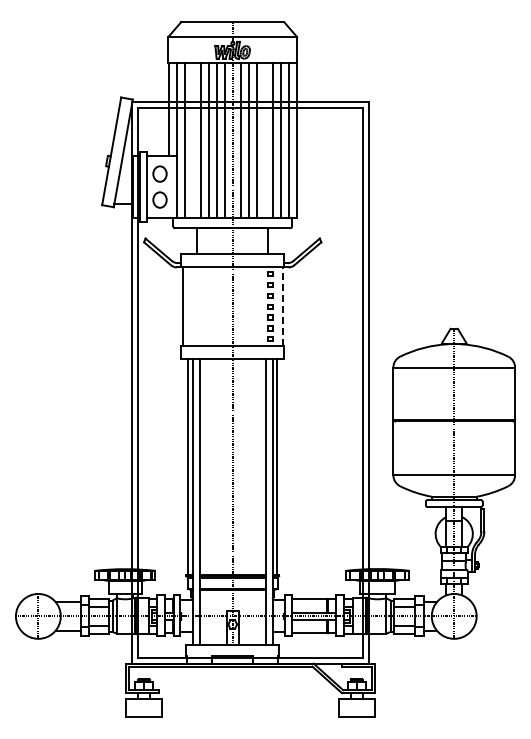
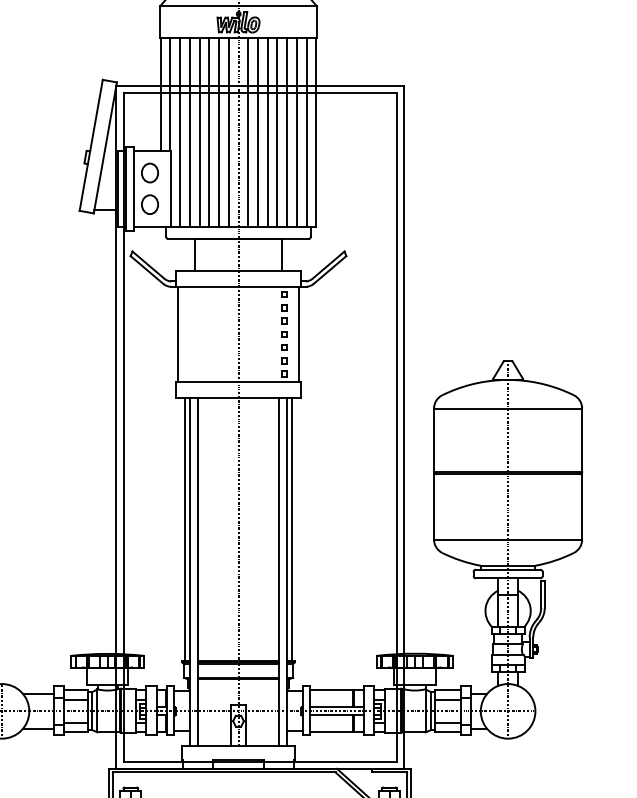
line: (192, 140) -> (189, 132), added
line: (264, 140) -> (277, 132), added
line: (282, 306) -> (299, 334), dashed -> solid

